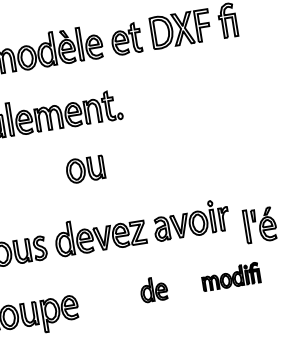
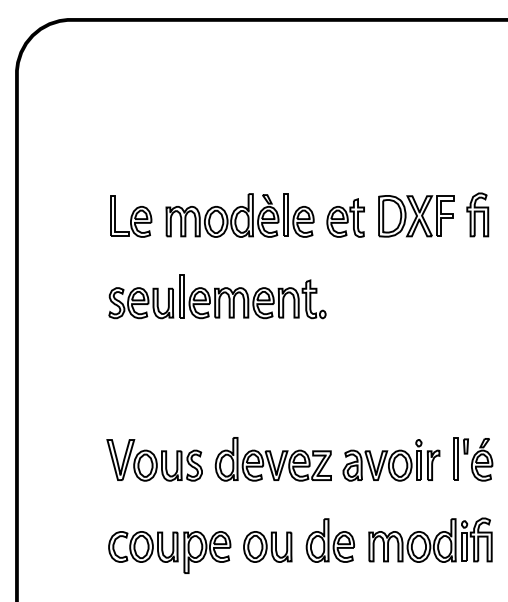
part: (85, 169) -> (267, 546), moved
part: (260, 225) -> (473, 459), moved
part: (230, 276) -> (430, 539), size x1.67
part: (153, 289) -> (329, 540), size x1.43

